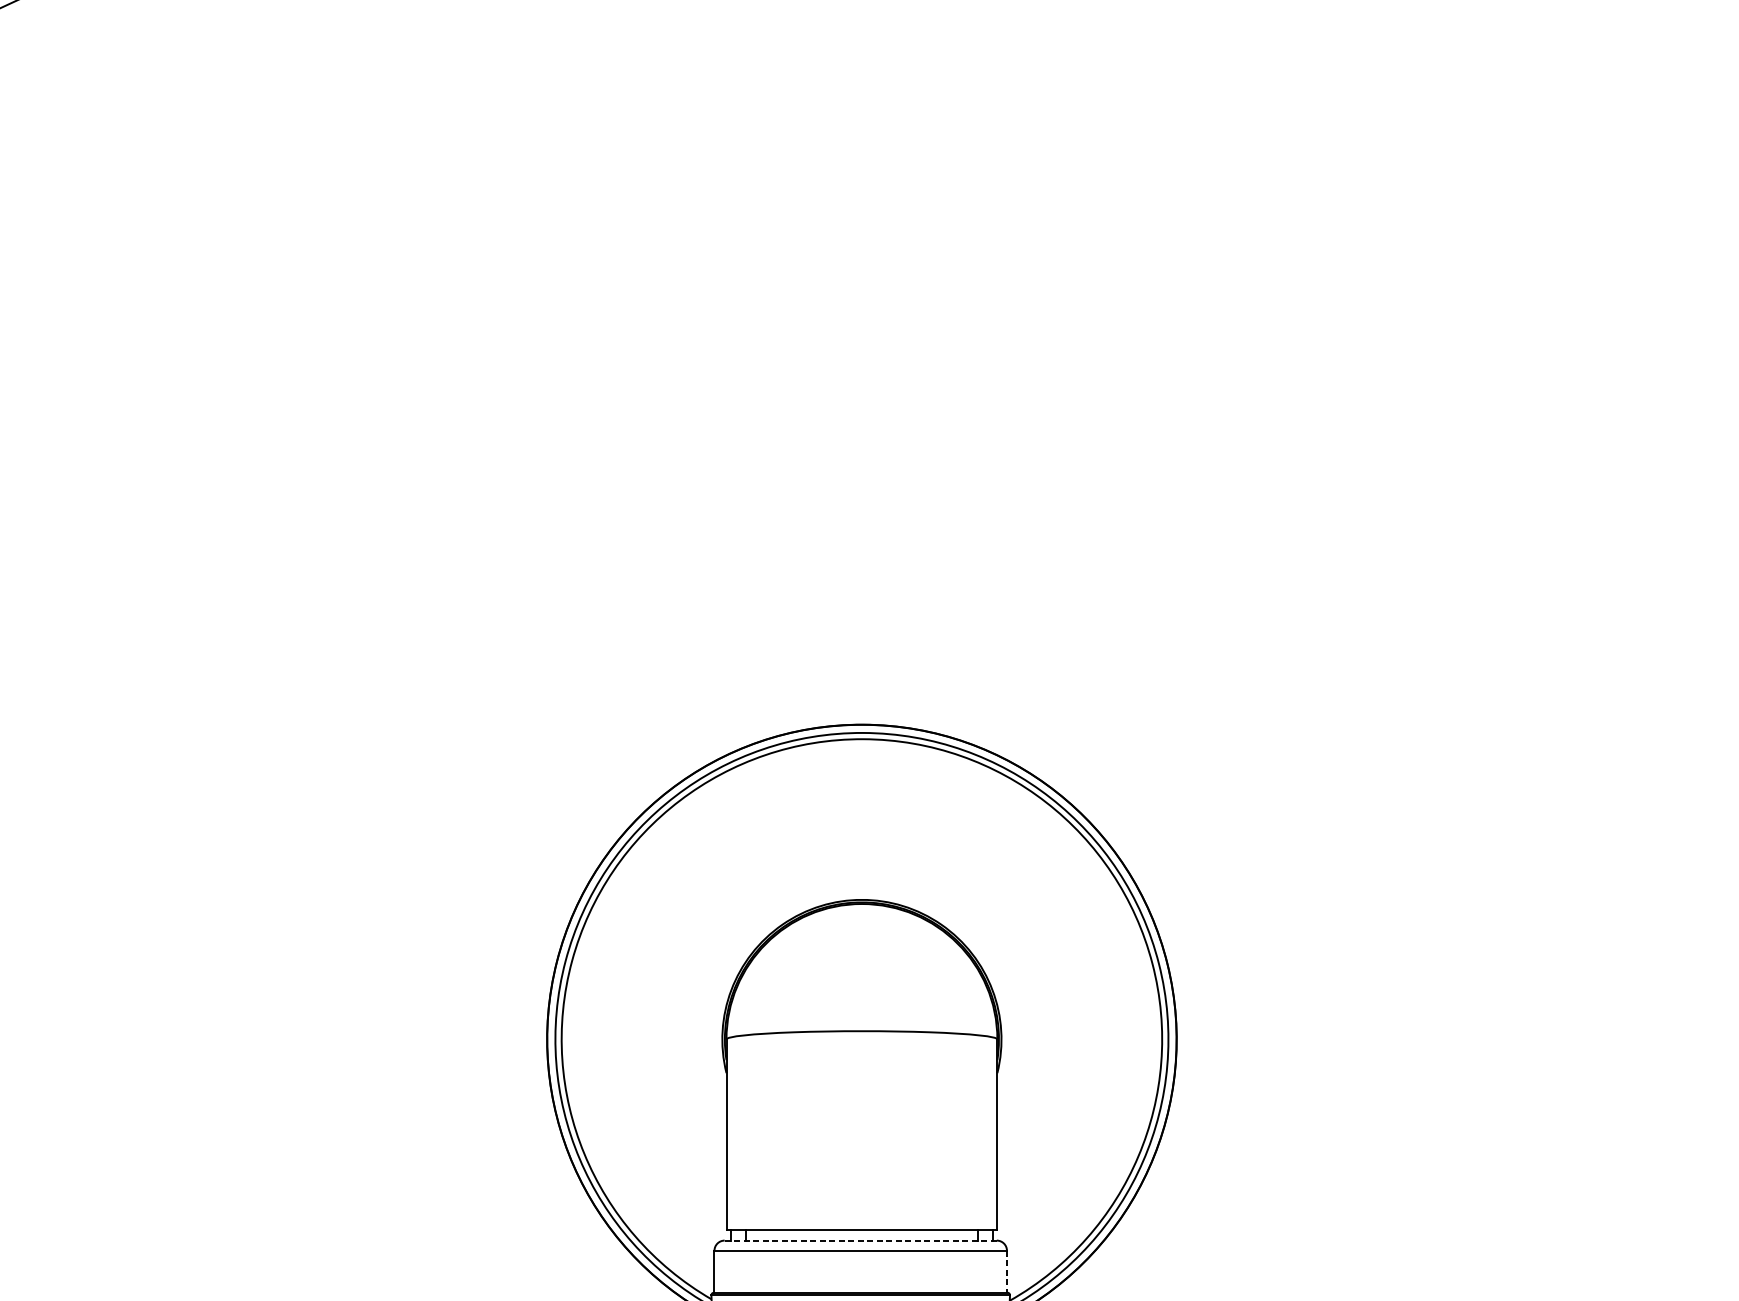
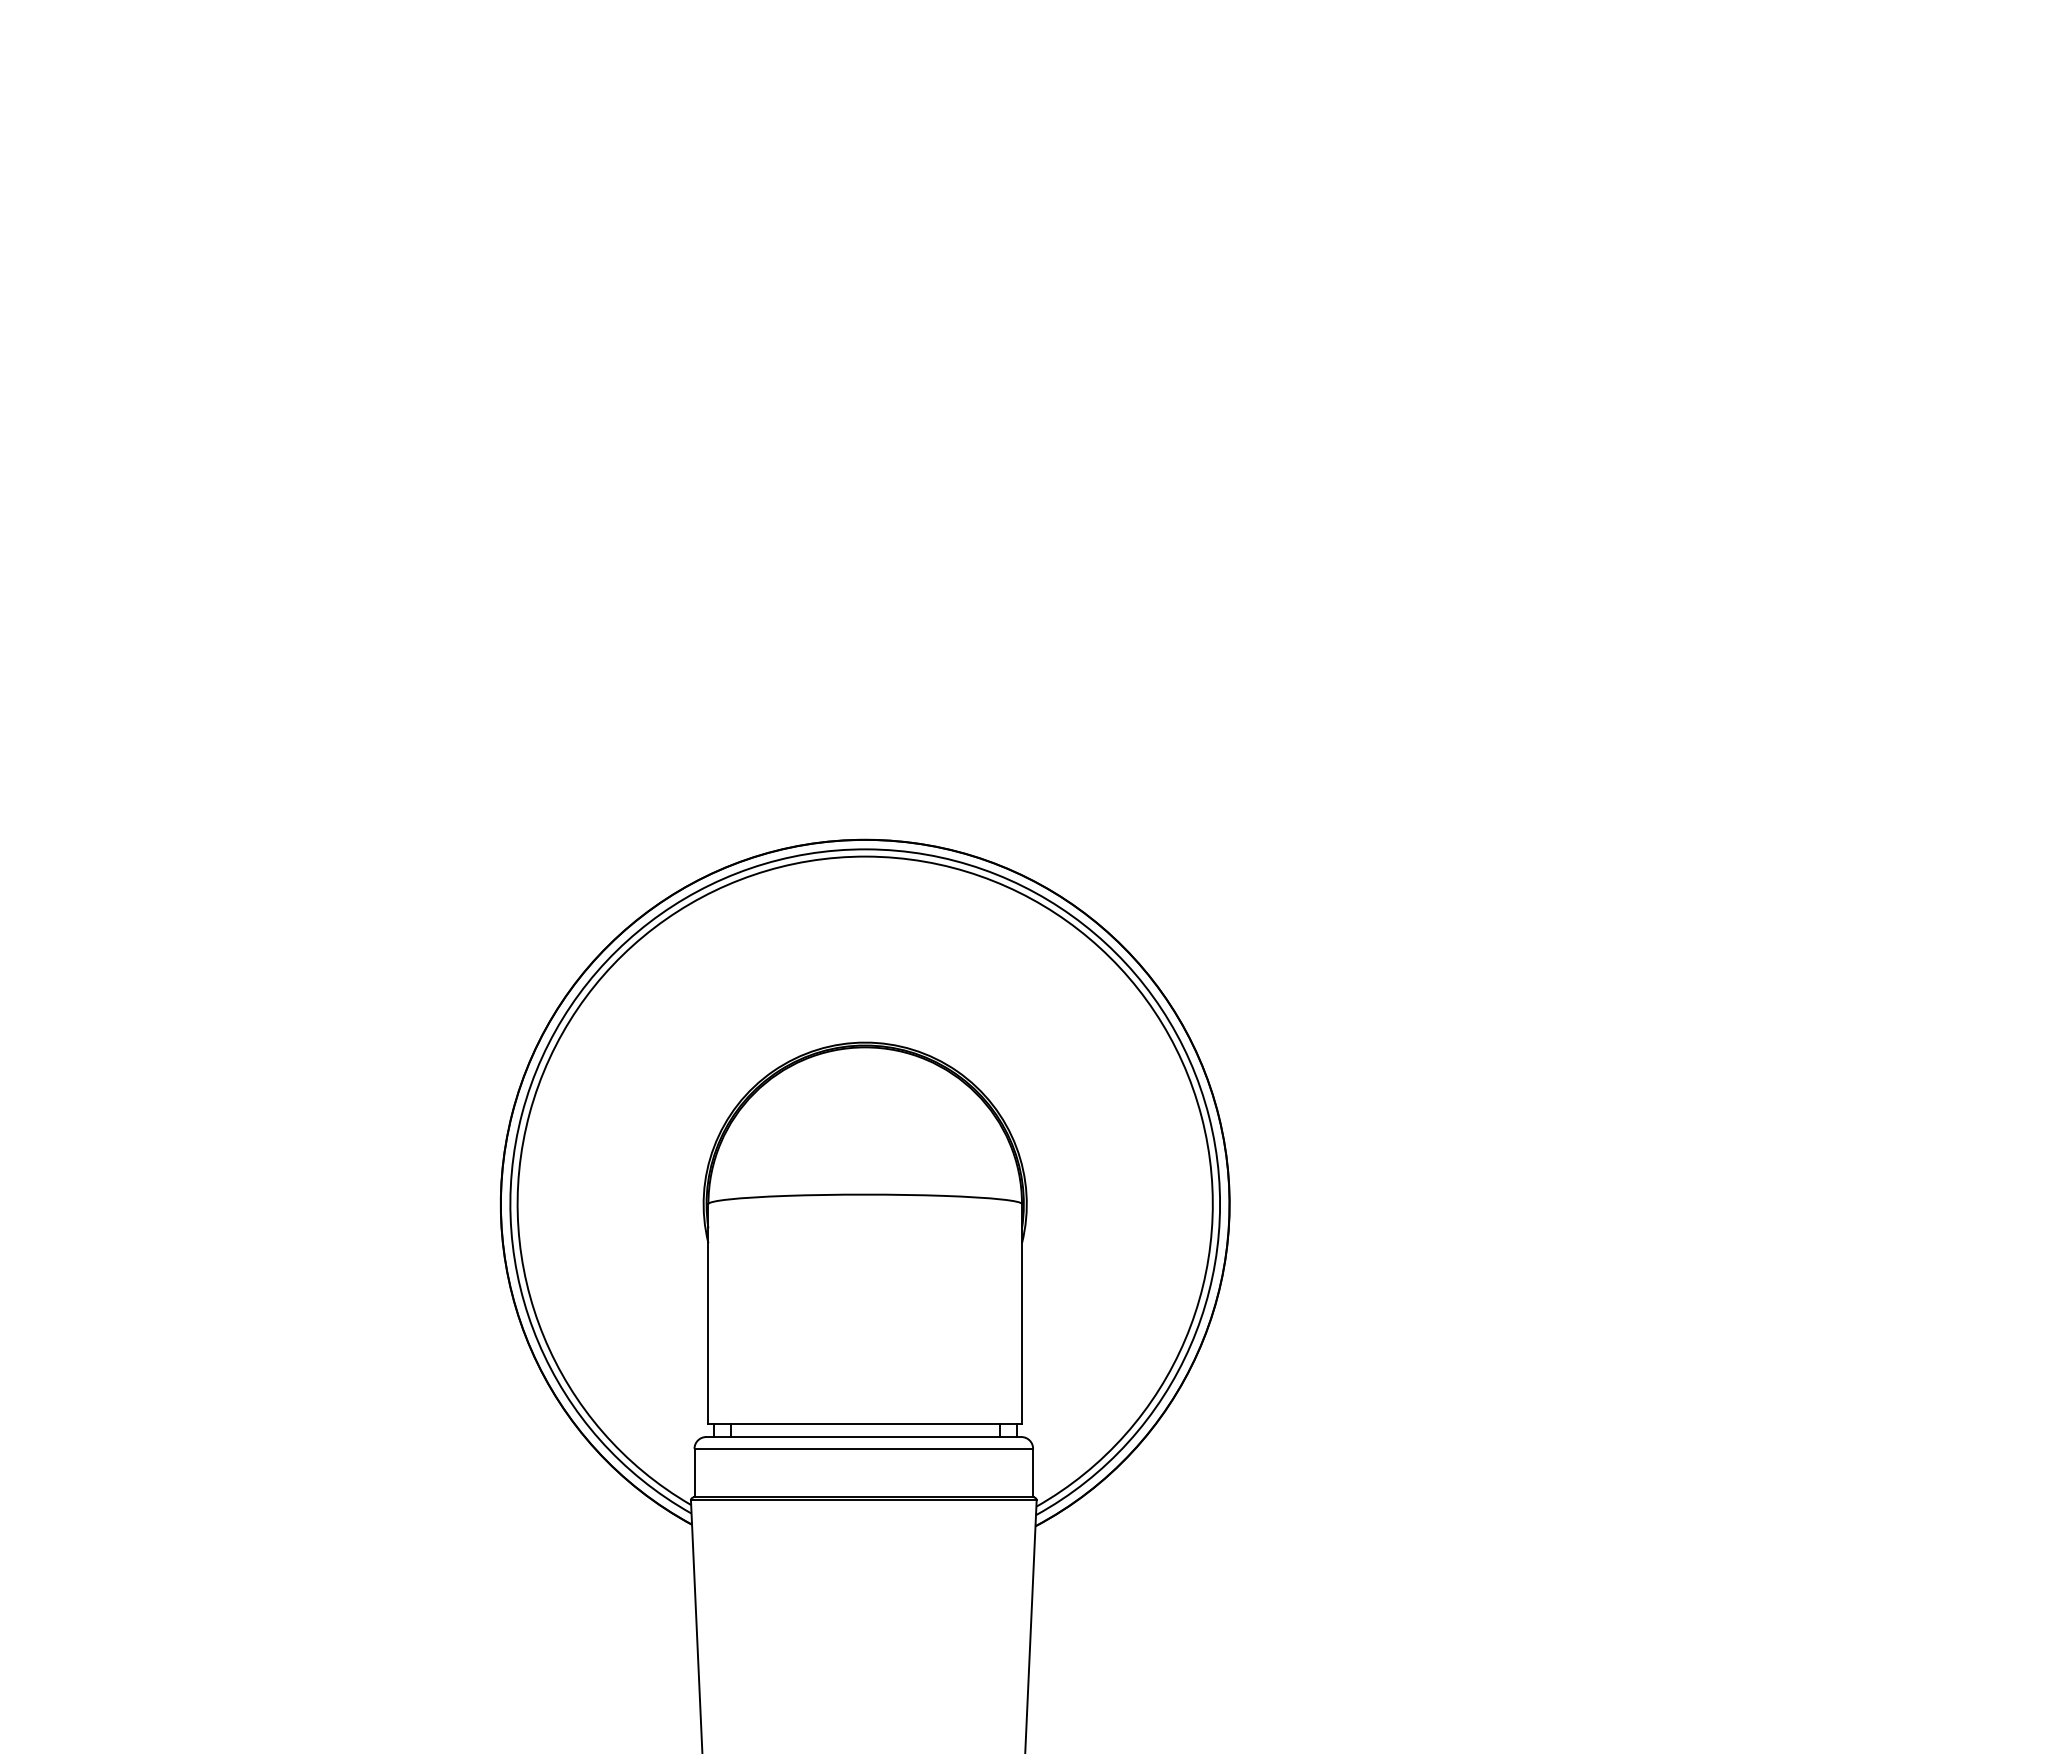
line: (860, 1240) -> (863, 1437), dashed -> solid
line: (1007, 1272) -> (1033, 1473), dashed -> solid

